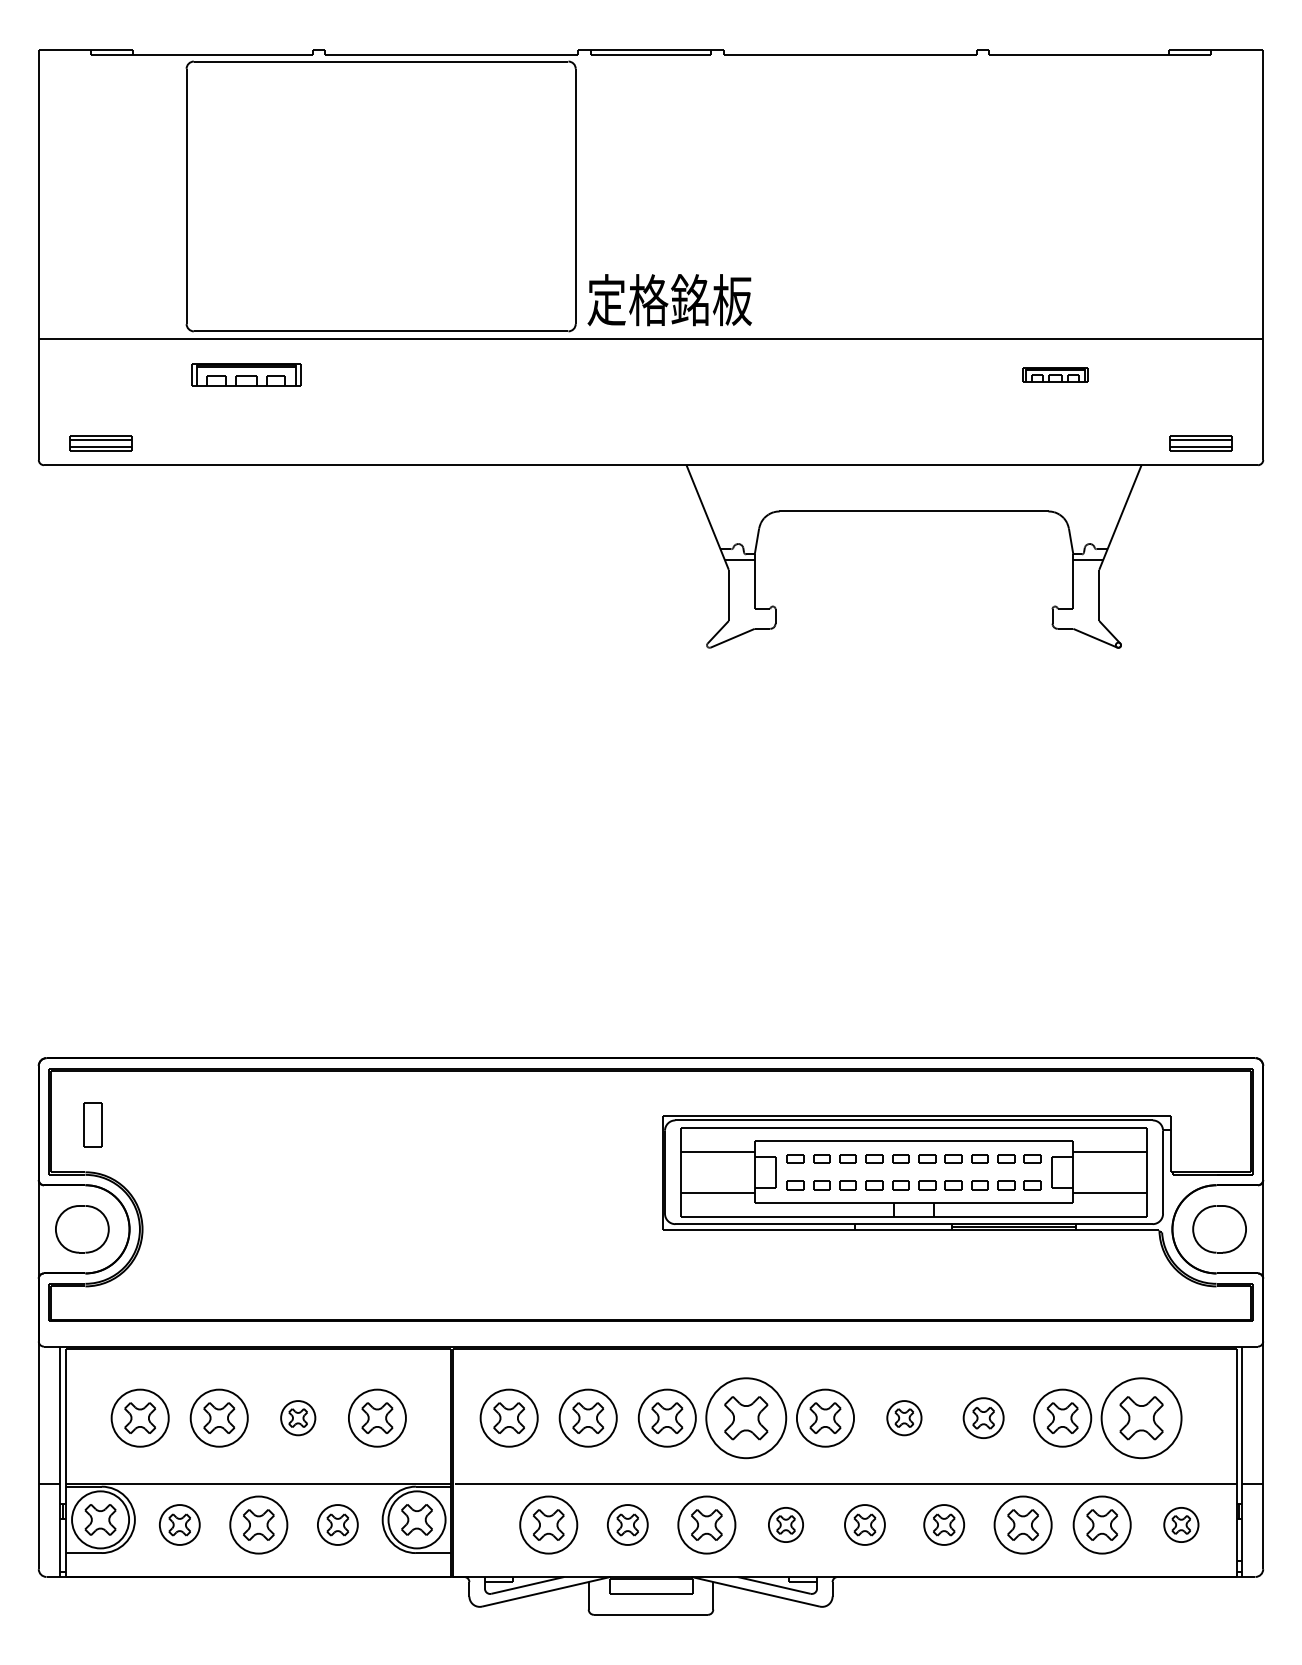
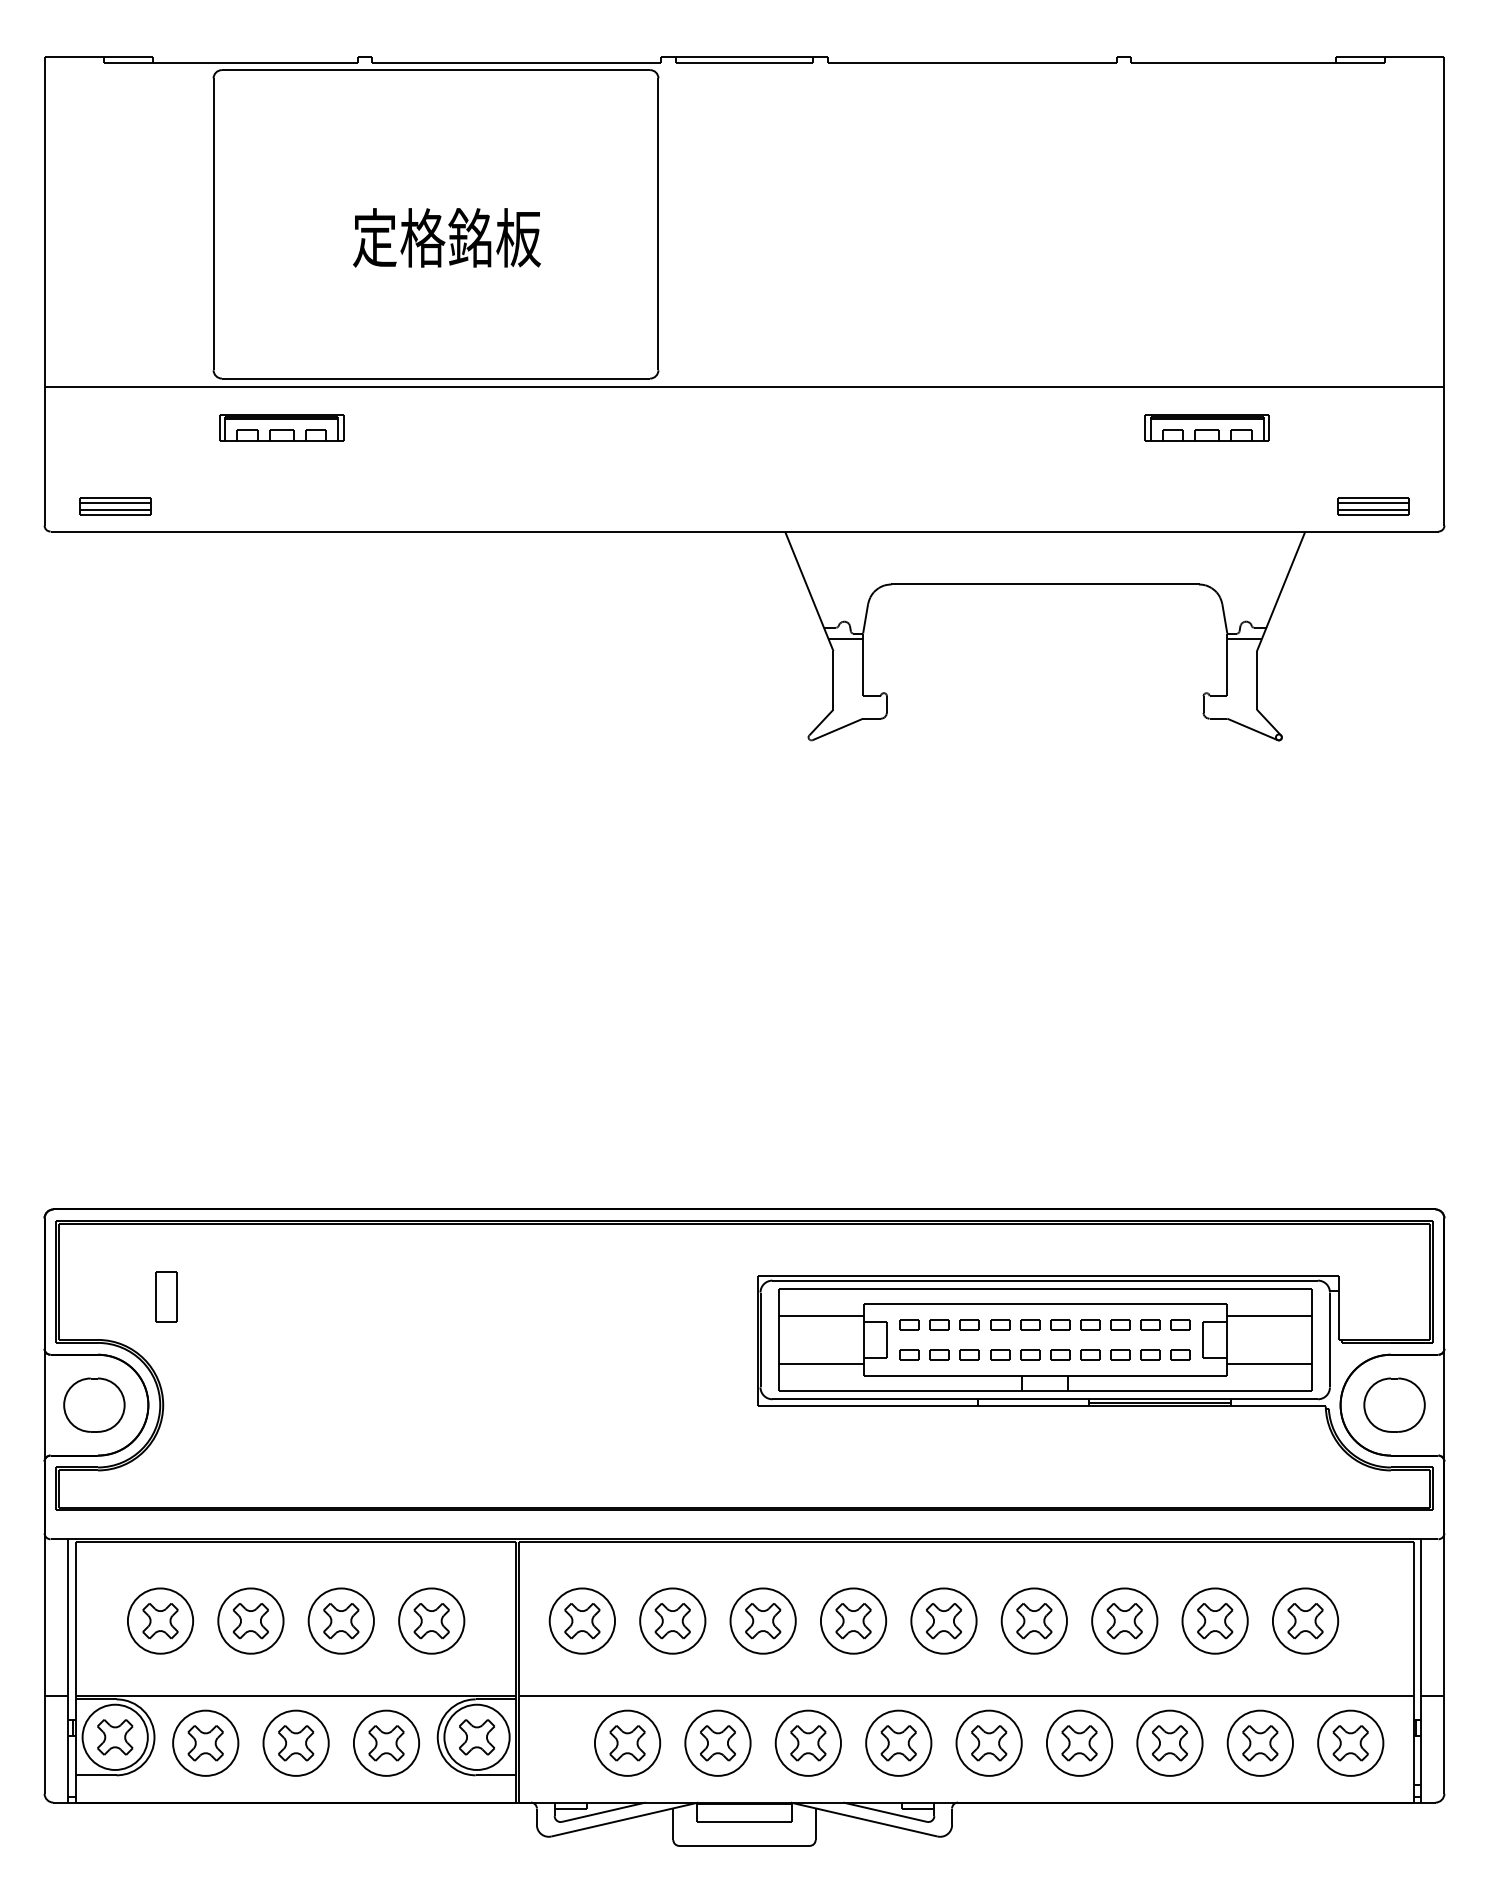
text: (669, 299) -> (446, 237), moved
part: (1055, 374) -> (1206, 427), size x1.67
part: (92, 1124) -> (166, 1296), moved
part: (297, 1417) -> (340, 1620), size x1.67
part: (746, 1417) -> (853, 1620), size x0.71
part: (903, 1417) -> (1033, 1620), size x1.67
part: (983, 1417) -> (1124, 1620), size x1.43
part: (1141, 1417) -> (1305, 1620), size x0.71
part: (179, 1524) -> (205, 1742), size x1.43
part: (337, 1524) -> (386, 1742), size x1.43
part: (627, 1524) -> (717, 1742), size x1.43
part: (785, 1524) -> (898, 1742), size x1.67
part: (864, 1524) -> (988, 1742), size x1.43
part: (944, 1524) -> (1079, 1742), size x1.43
part: (1181, 1524) -> (1350, 1742), size x1.67

